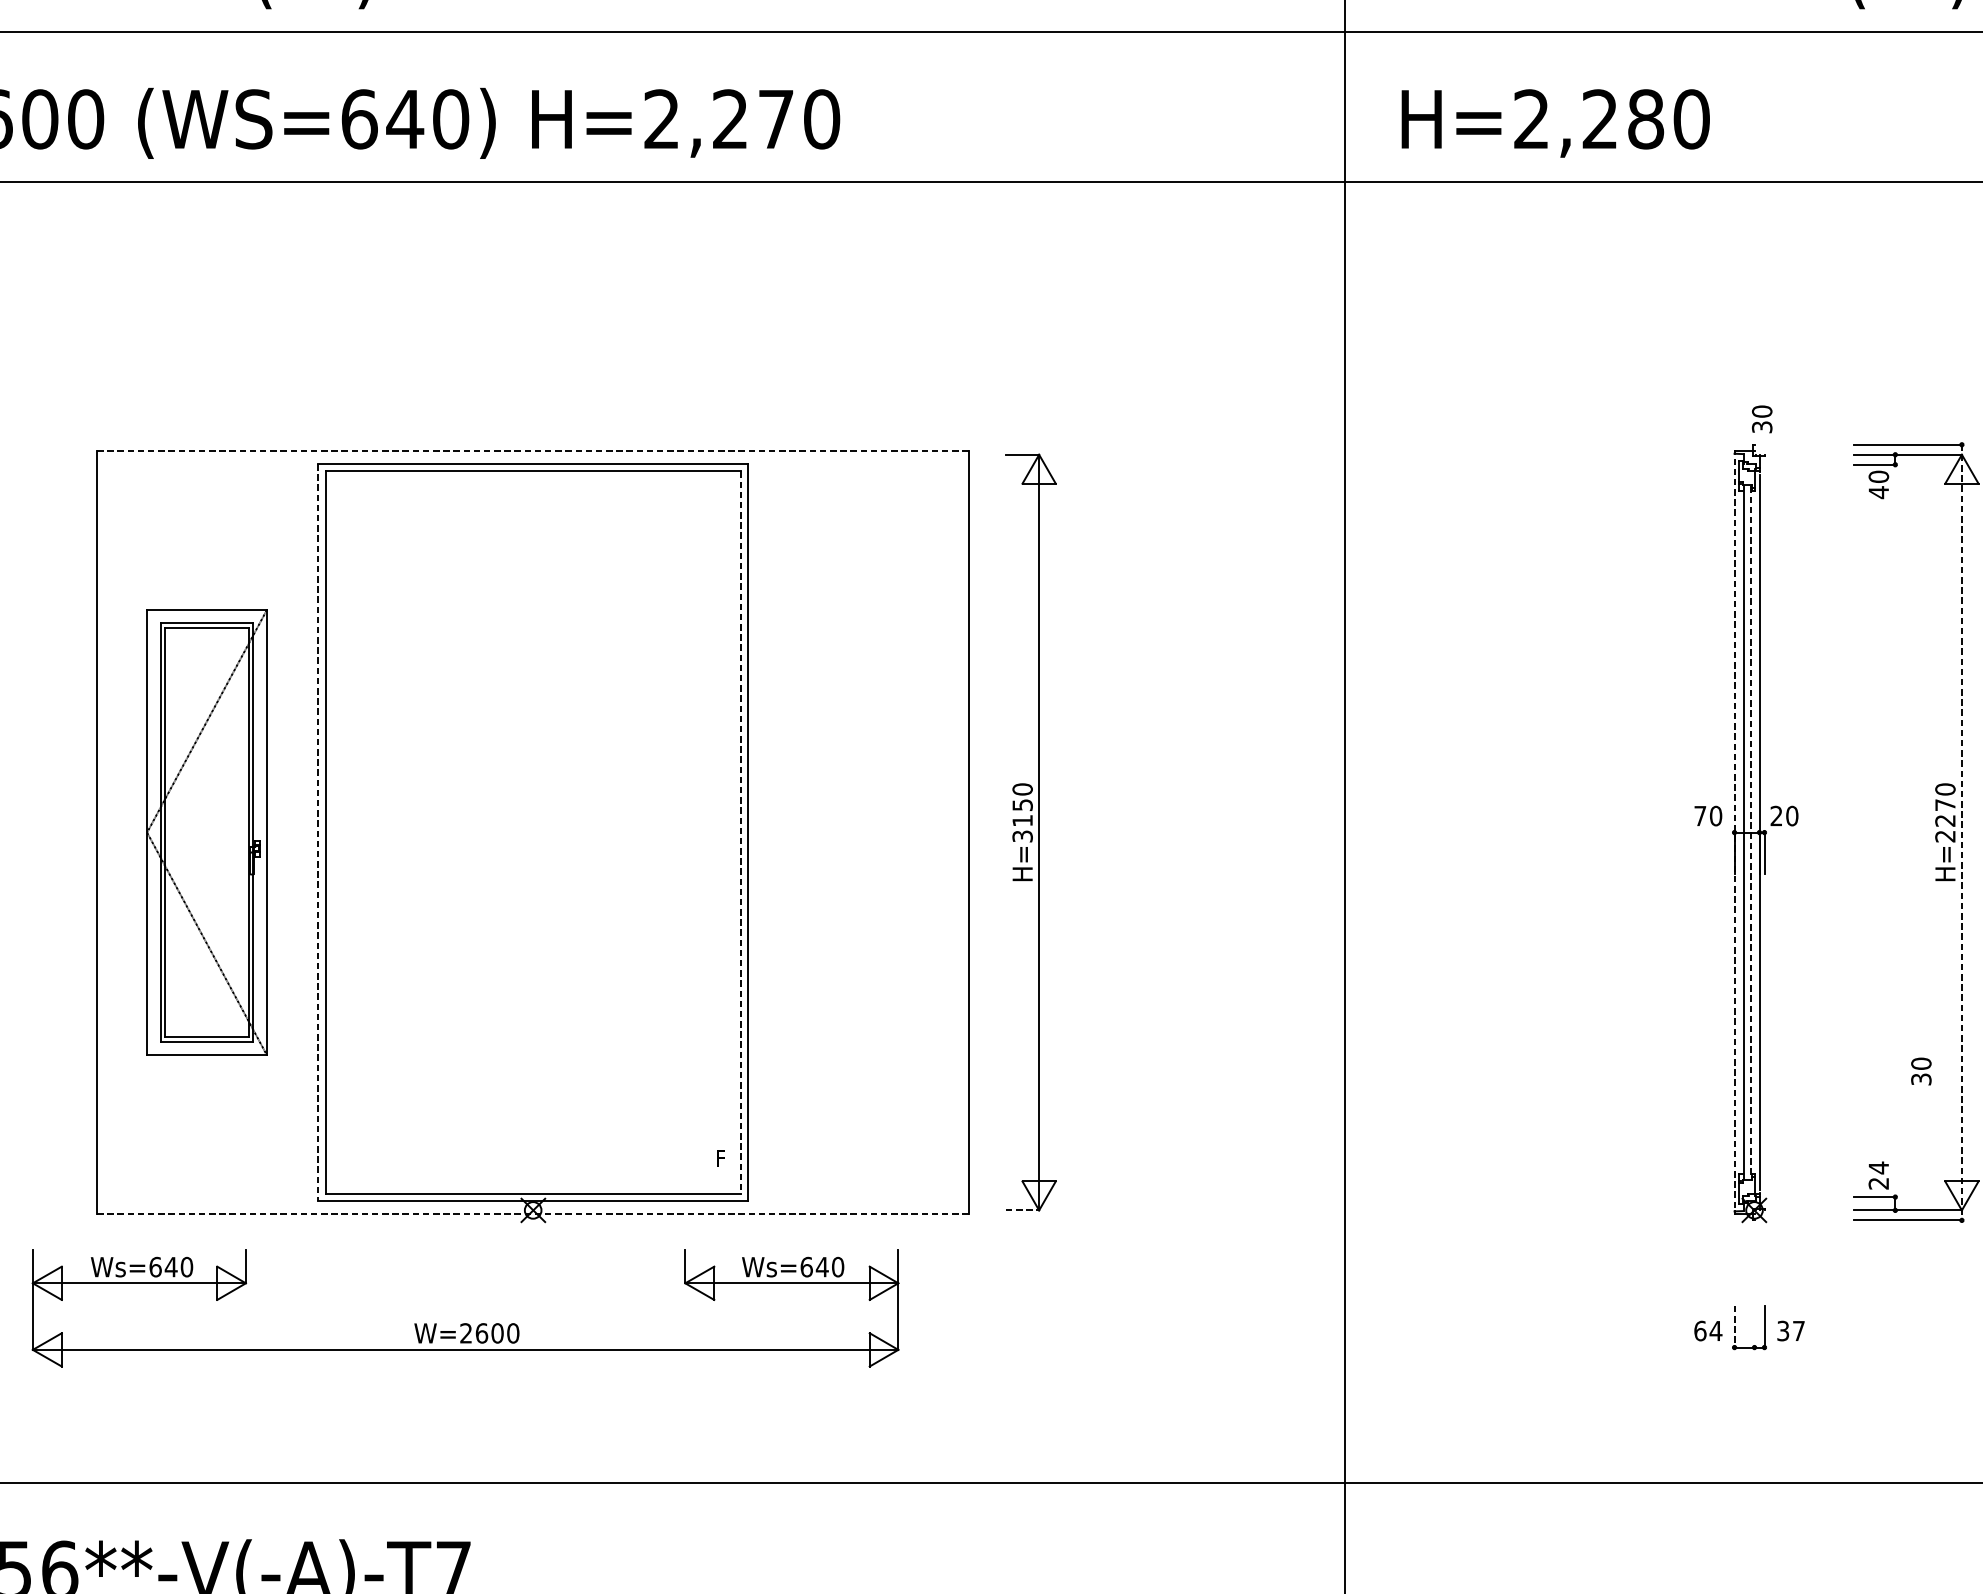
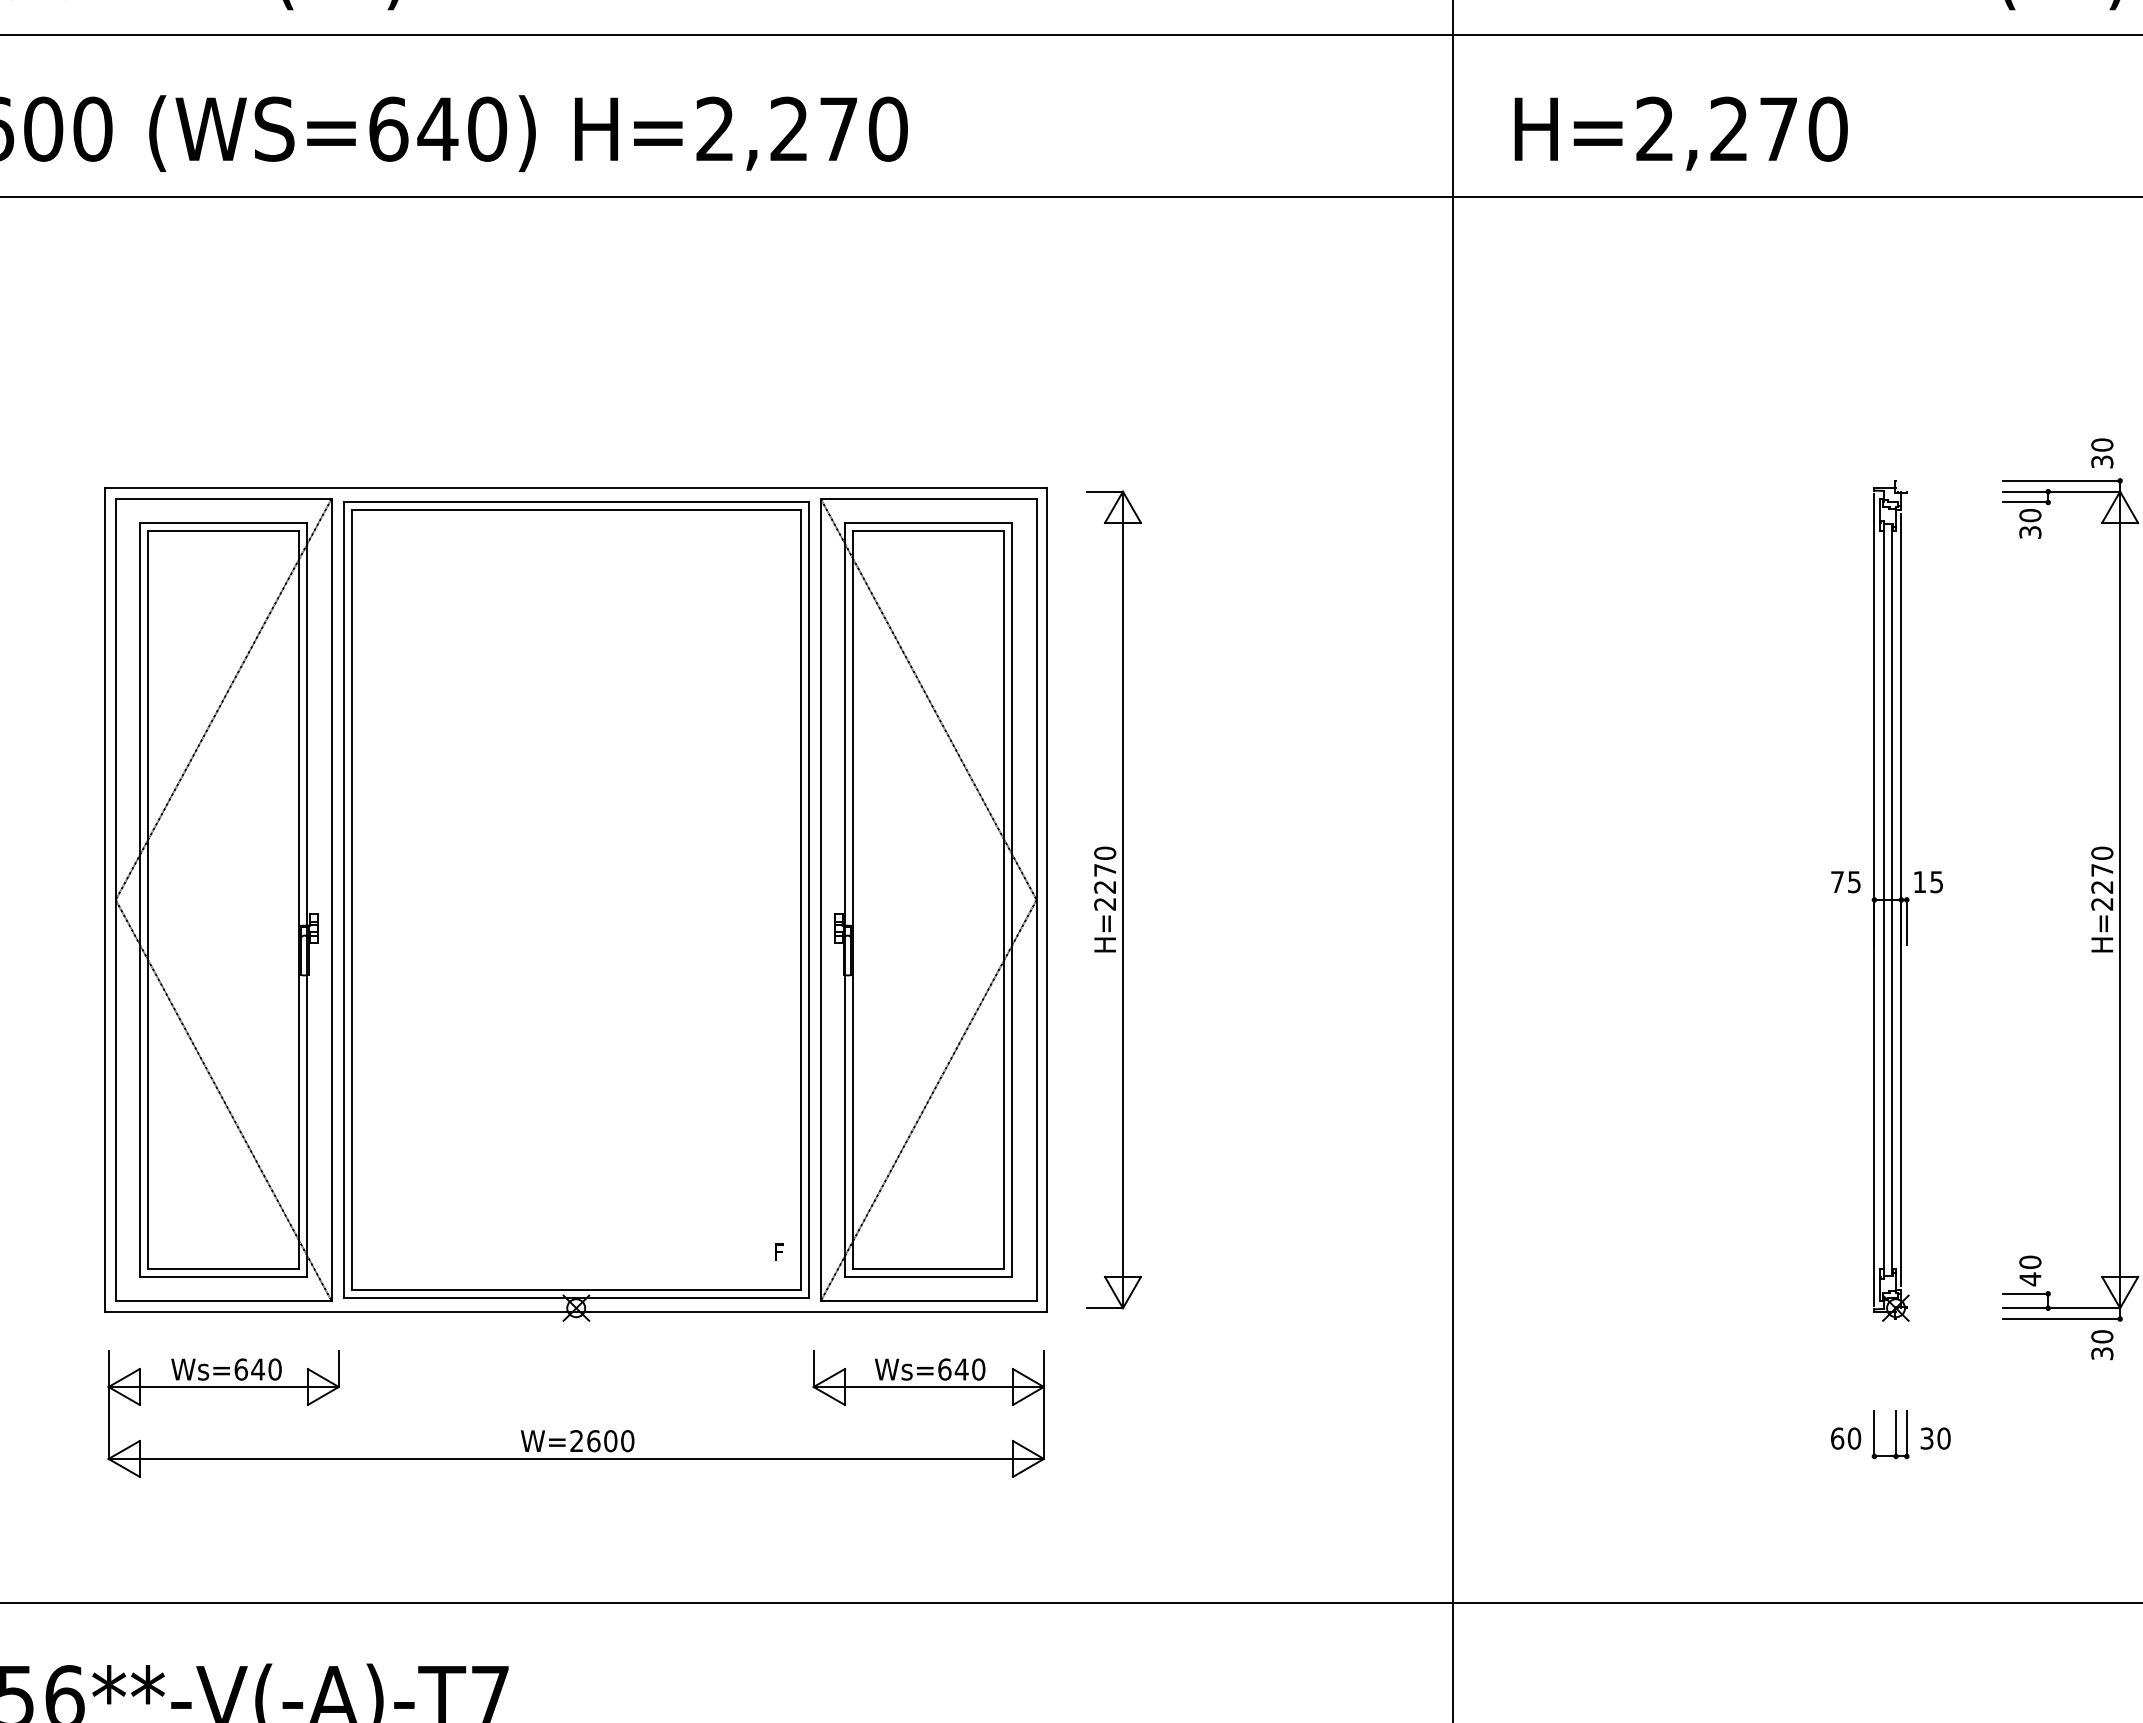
text: (1645, 118) -> (1778, 128), H=2,280 -> H=2,270
text: (1762, 419) -> (2102, 453), moved
line: (533, 451) -> (576, 488), dashed -> solid
text: (1878, 492) -> (2030, 532), 40 -> 30
text: (1716, 816) -> (1854, 882), 70 -> 75
text: (1784, 816) -> (1928, 882), 20 -> 15
text: (1022, 821) -> (1105, 887), H=3150 -> H=2270
part: (206, 832) -> (223, 899), size x1.67
part: (859, 832) -> (928, 899), added
line: (1734, 832) -> (1874, 899), dashed -> solid
line: (318, 833) -> (344, 900), dashed -> solid
line: (740, 833) -> (800, 900), dashed -> solid
line: (1751, 833) -> (1892, 900), dashed -> solid
line: (1962, 833) -> (2120, 900), dashed -> solid
text: (1921, 1071) -> (2102, 1345), moved
text: (1878, 1175) -> (2030, 1270), 24 -> 40
line: (1022, 1210) -> (1105, 1308), dashed -> solid
line: (533, 1213) -> (576, 1311), dashed -> solid
part: (464, 1323) -> (575, 1430), moved
line: (1754, 1326) -> (1896, 1433), added
line: (1734, 1327) -> (1874, 1434), dashed -> solid
text: (1716, 1330) -> (1854, 1438), 64 -> 60
text: (1798, 1330) -> (1943, 1438), 37 -> 30

